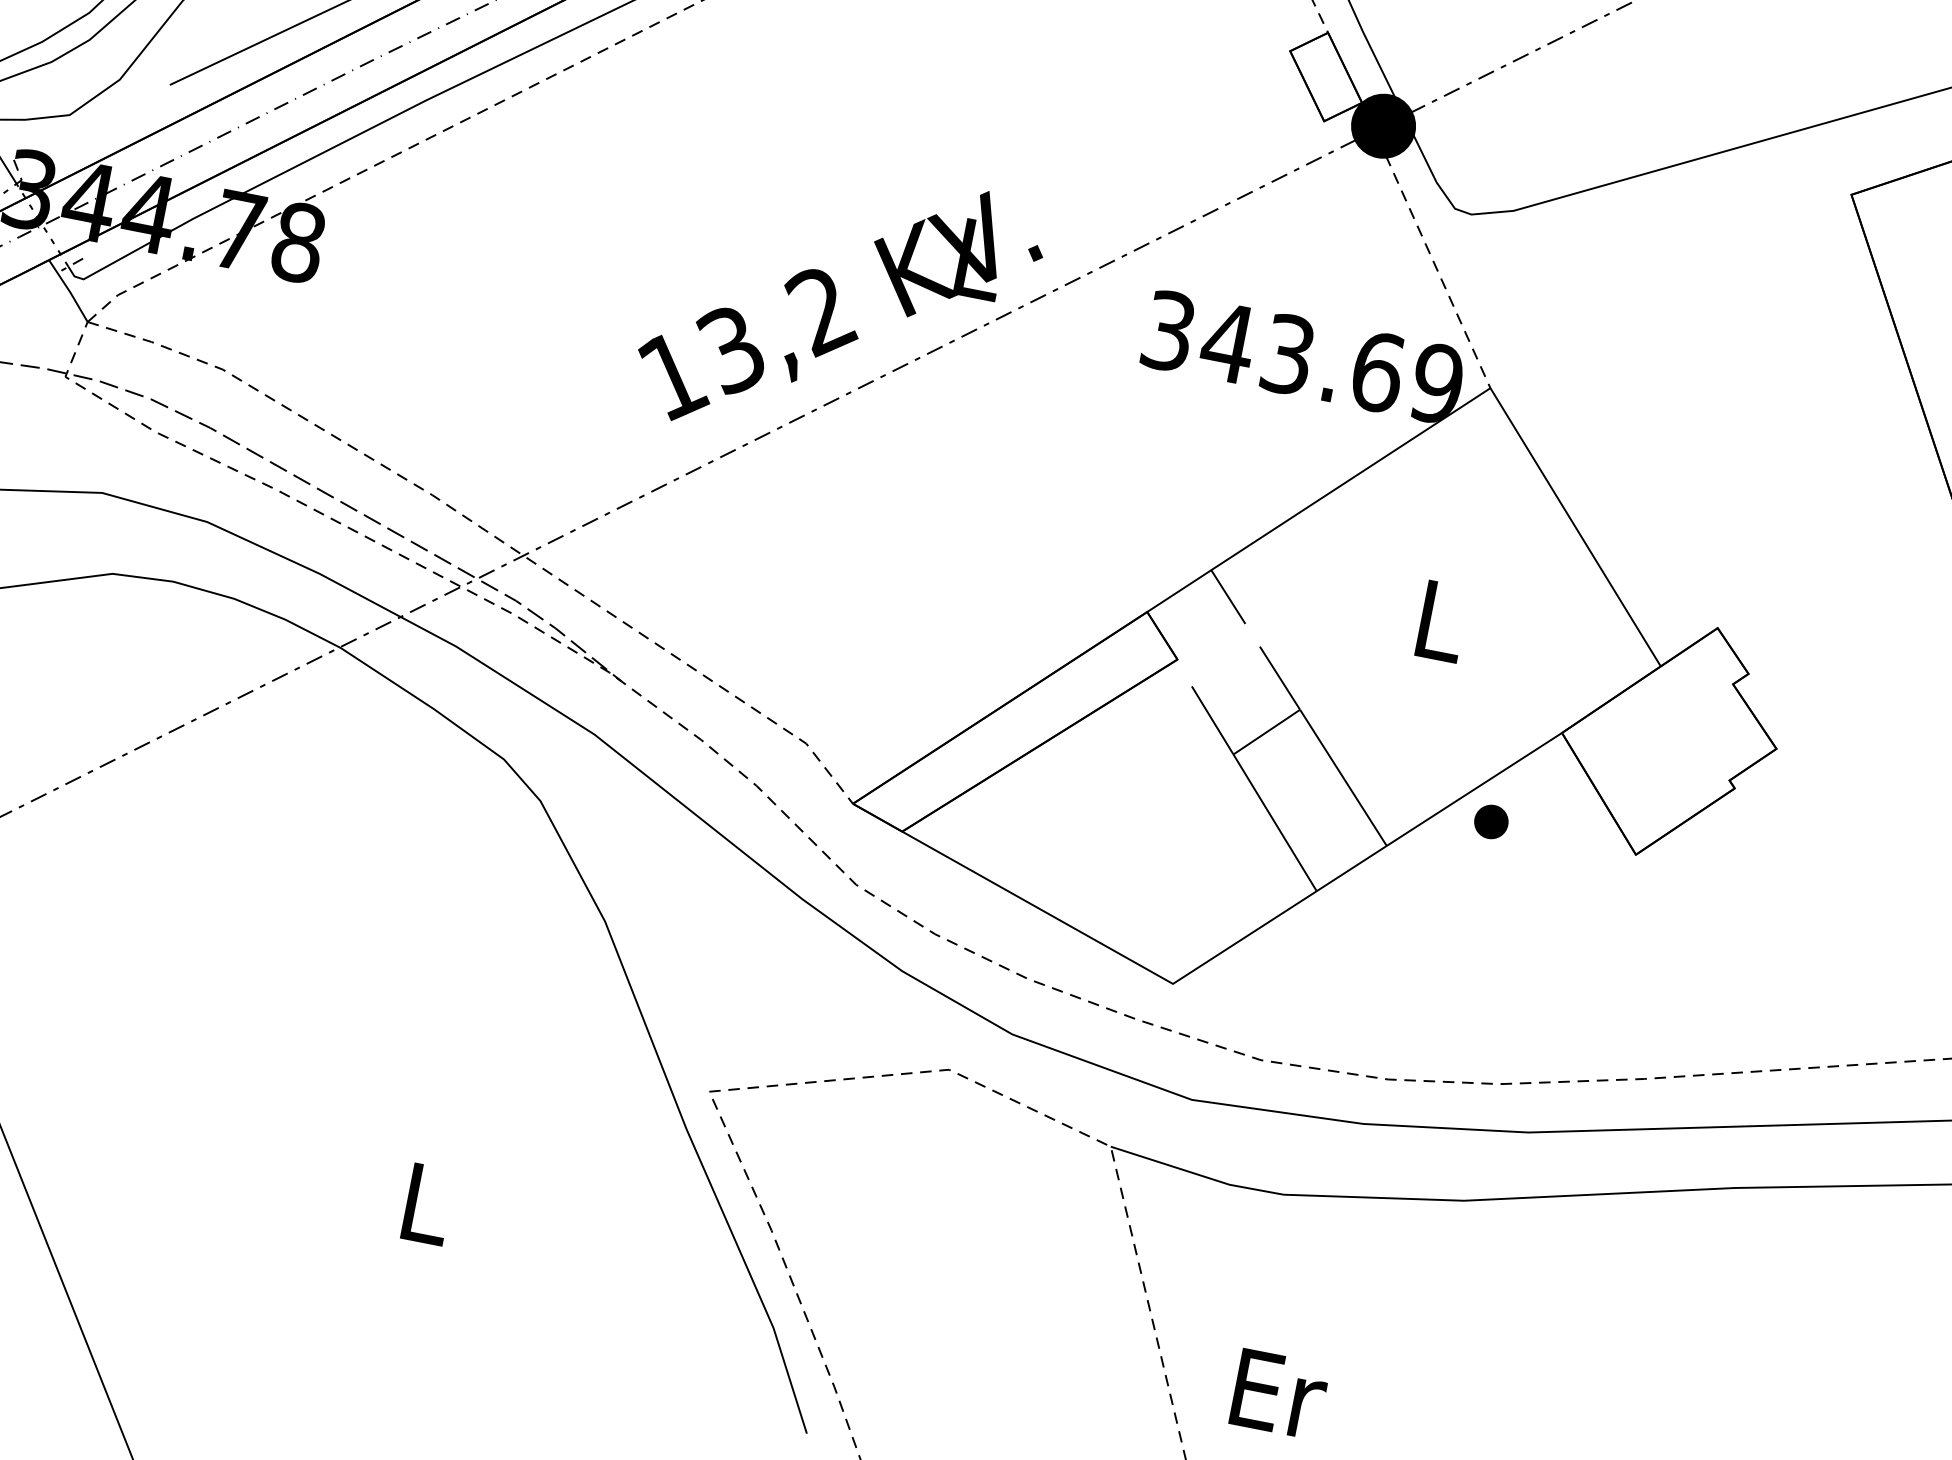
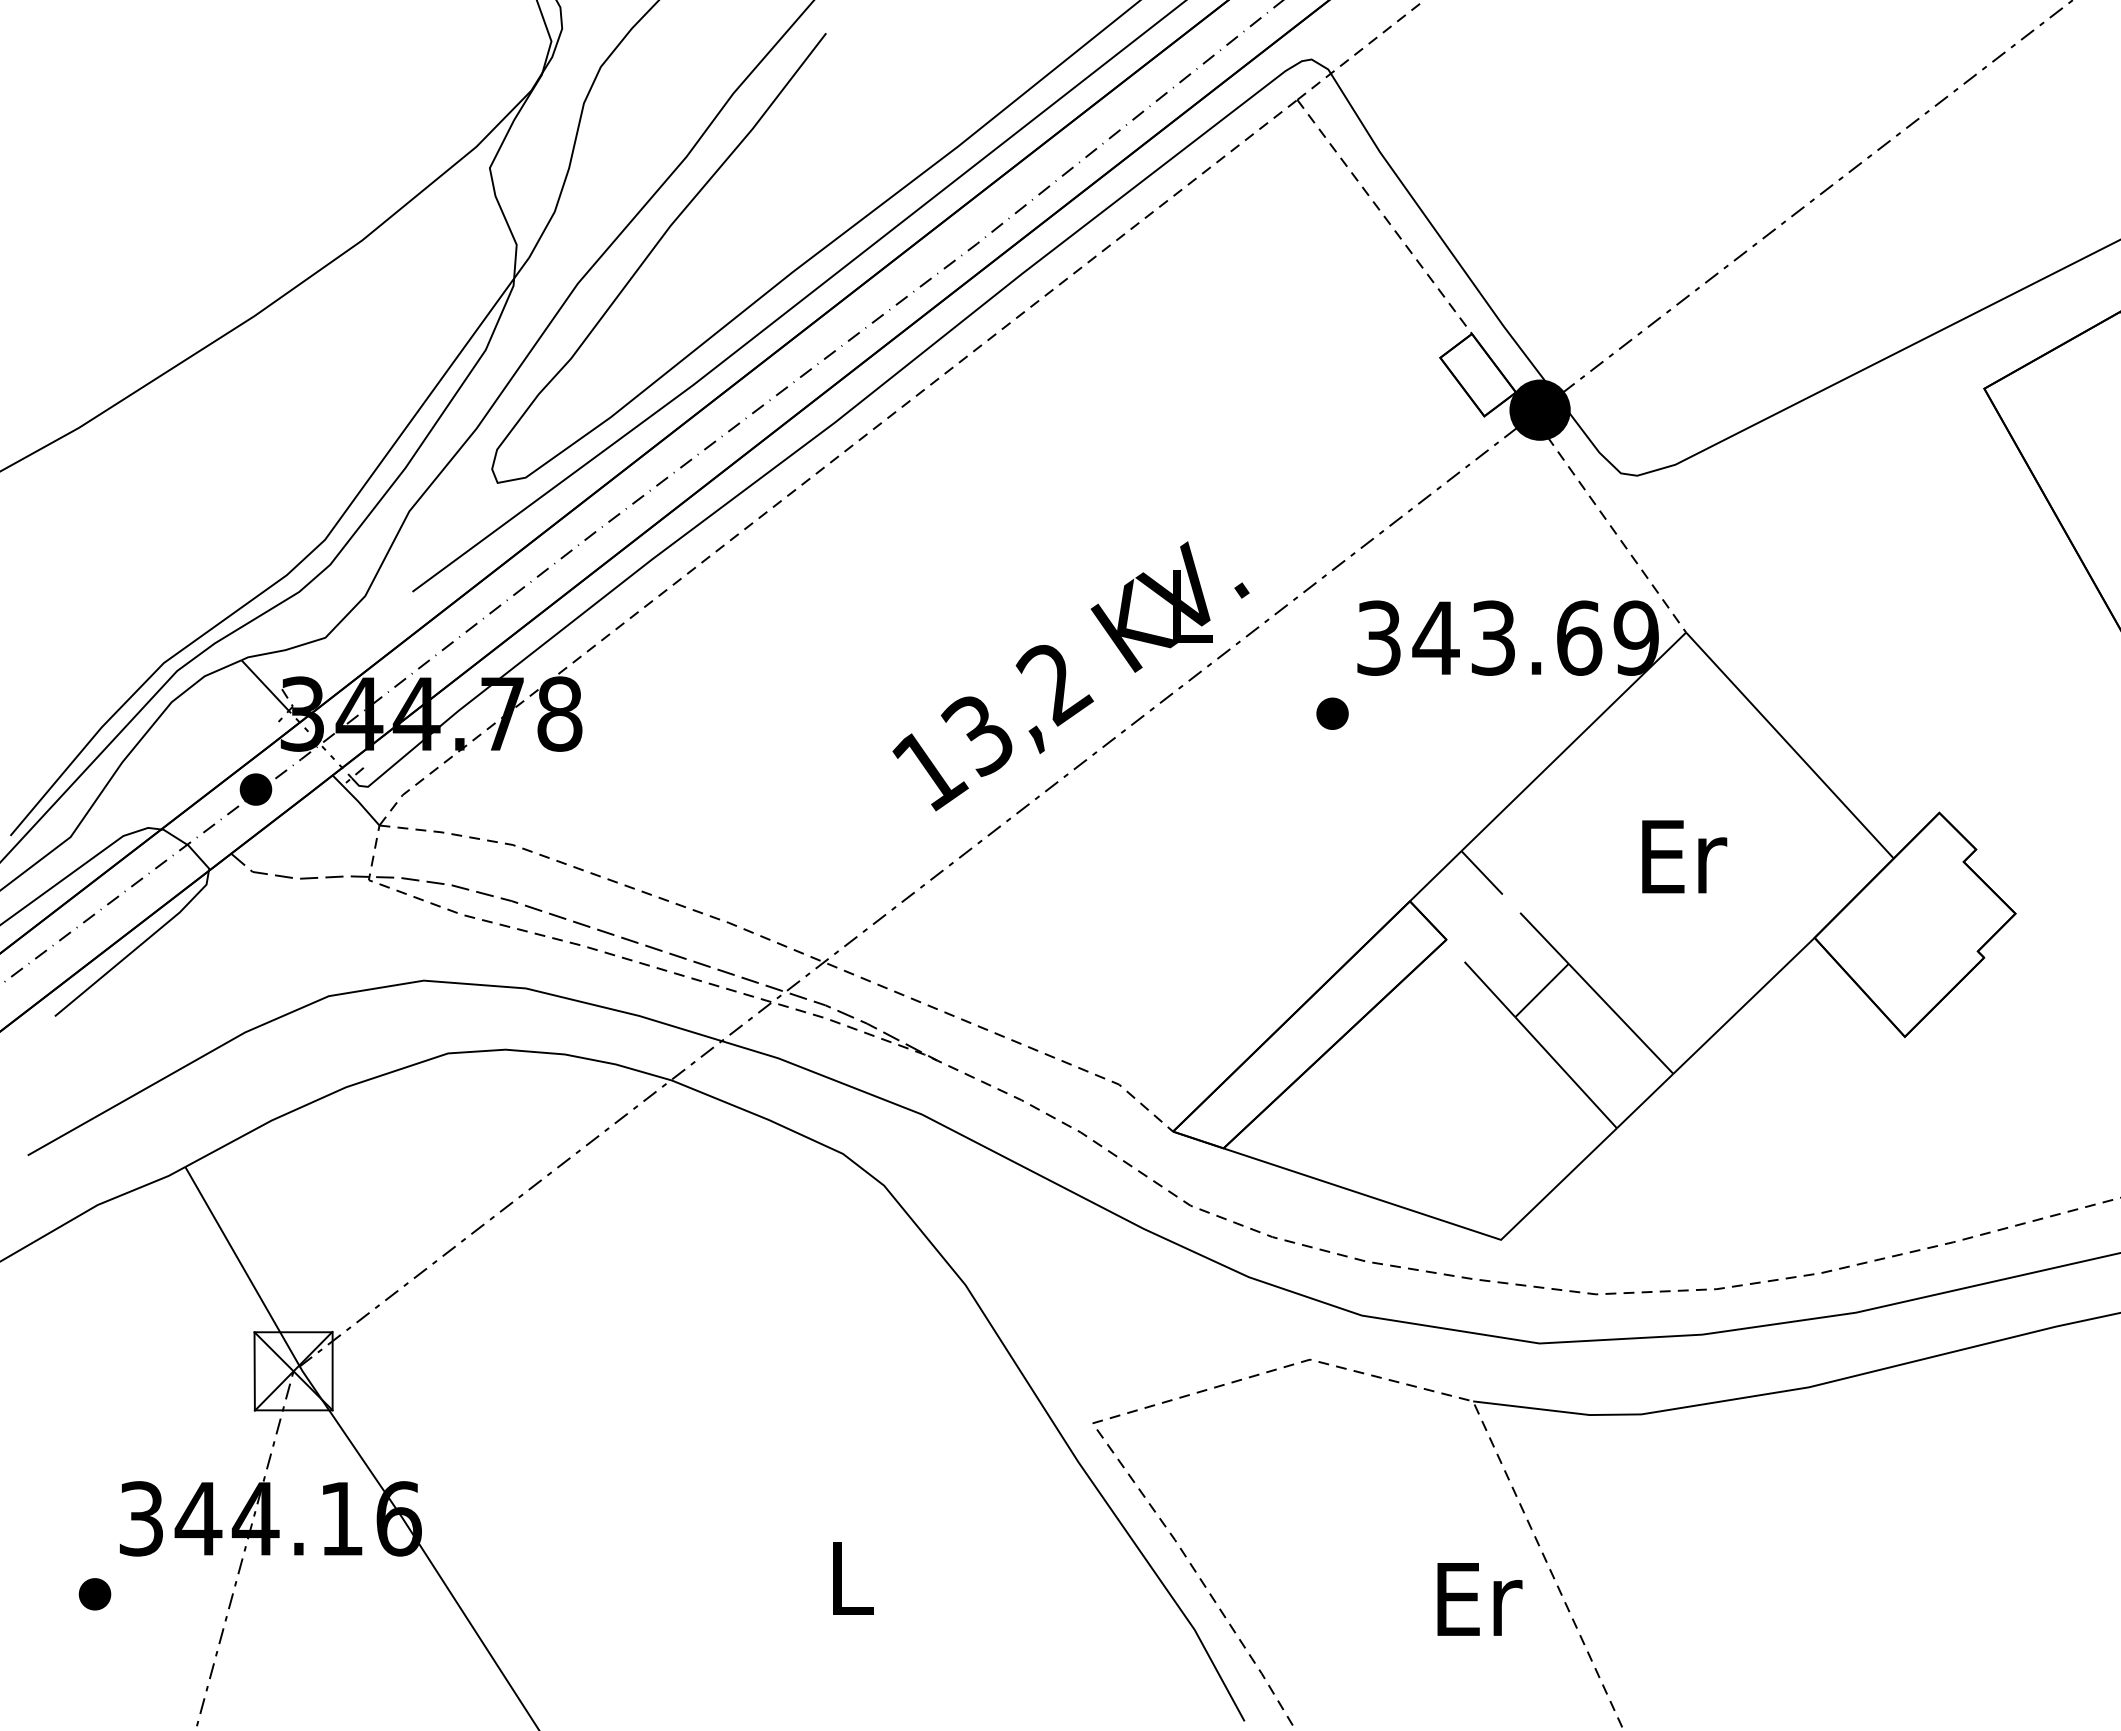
text: (1442, 621) -> (1684, 856), L -> Er
part: (1491, 821) -> (1332, 713), moved
text: (1279, 1394) -> (1479, 1599), moved

